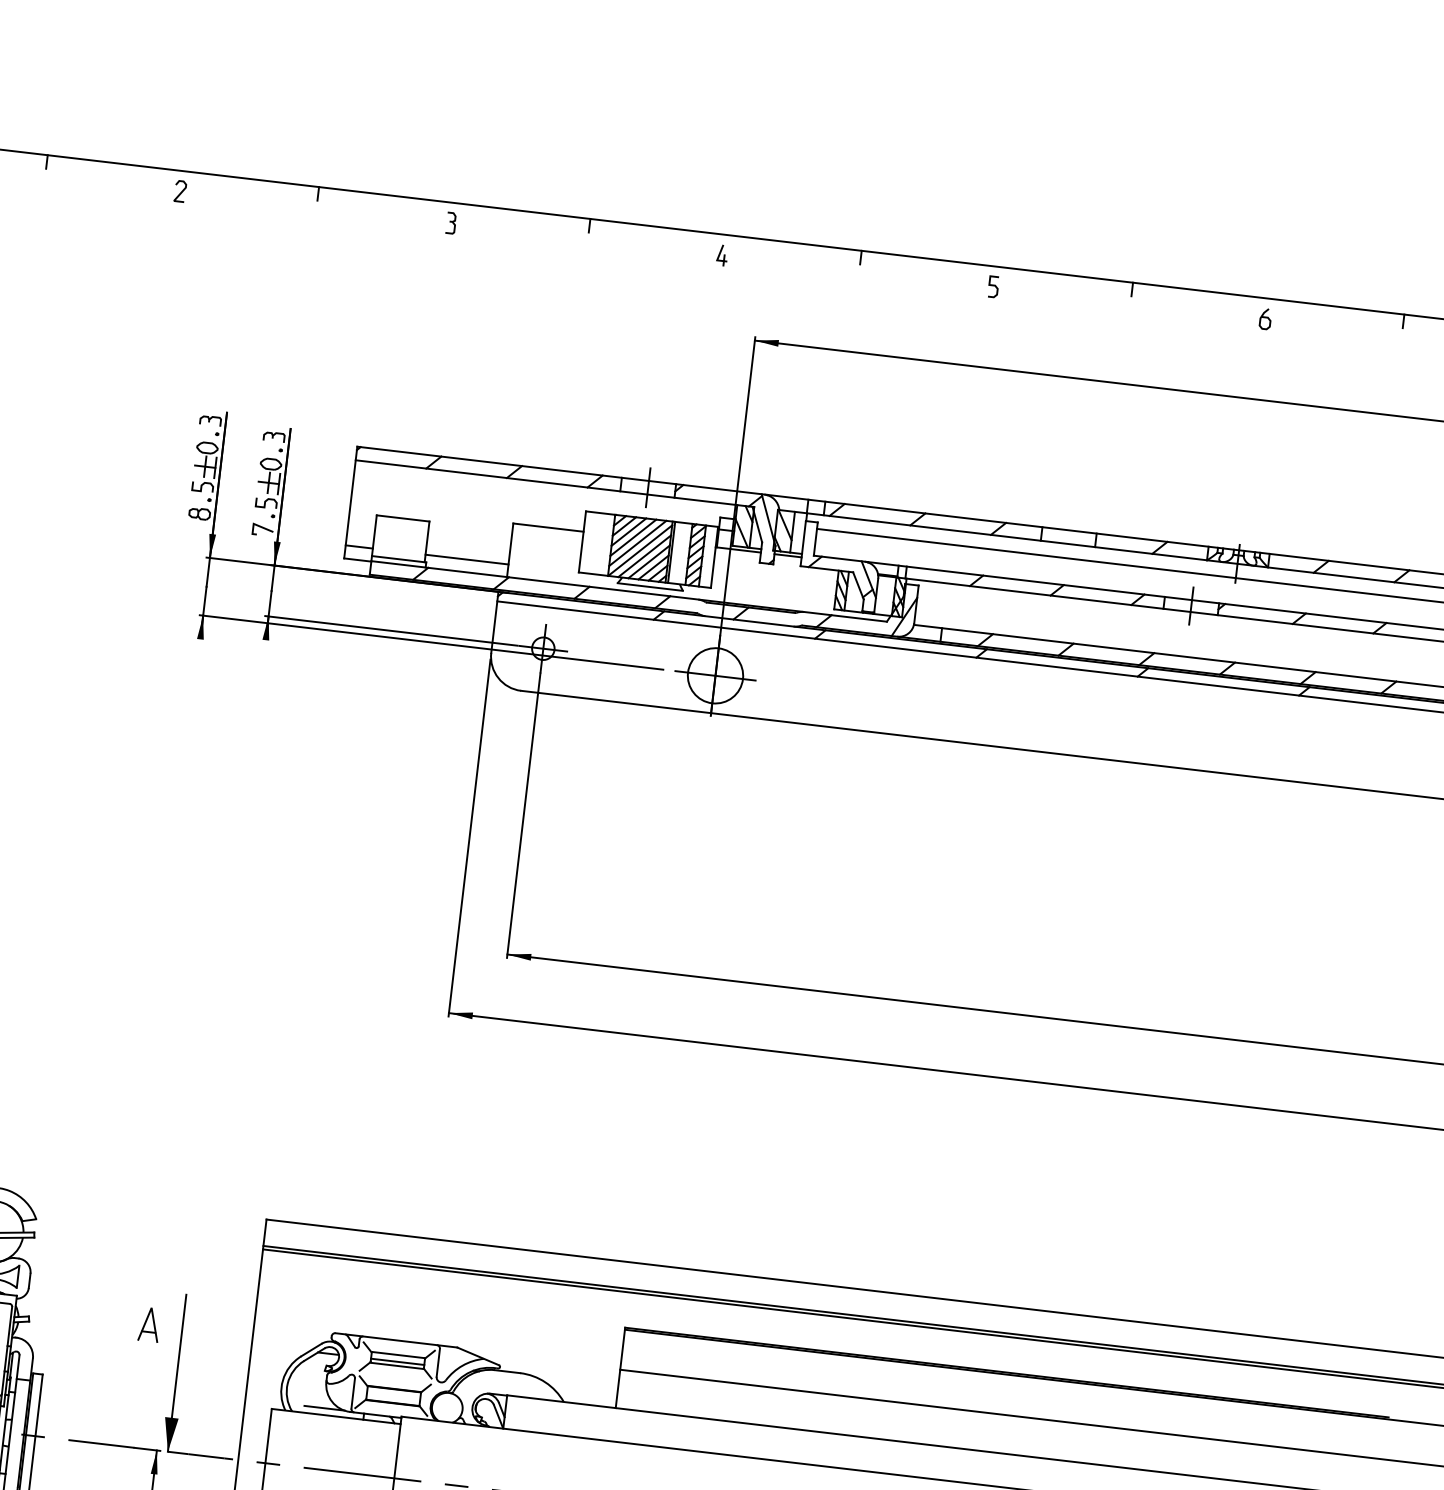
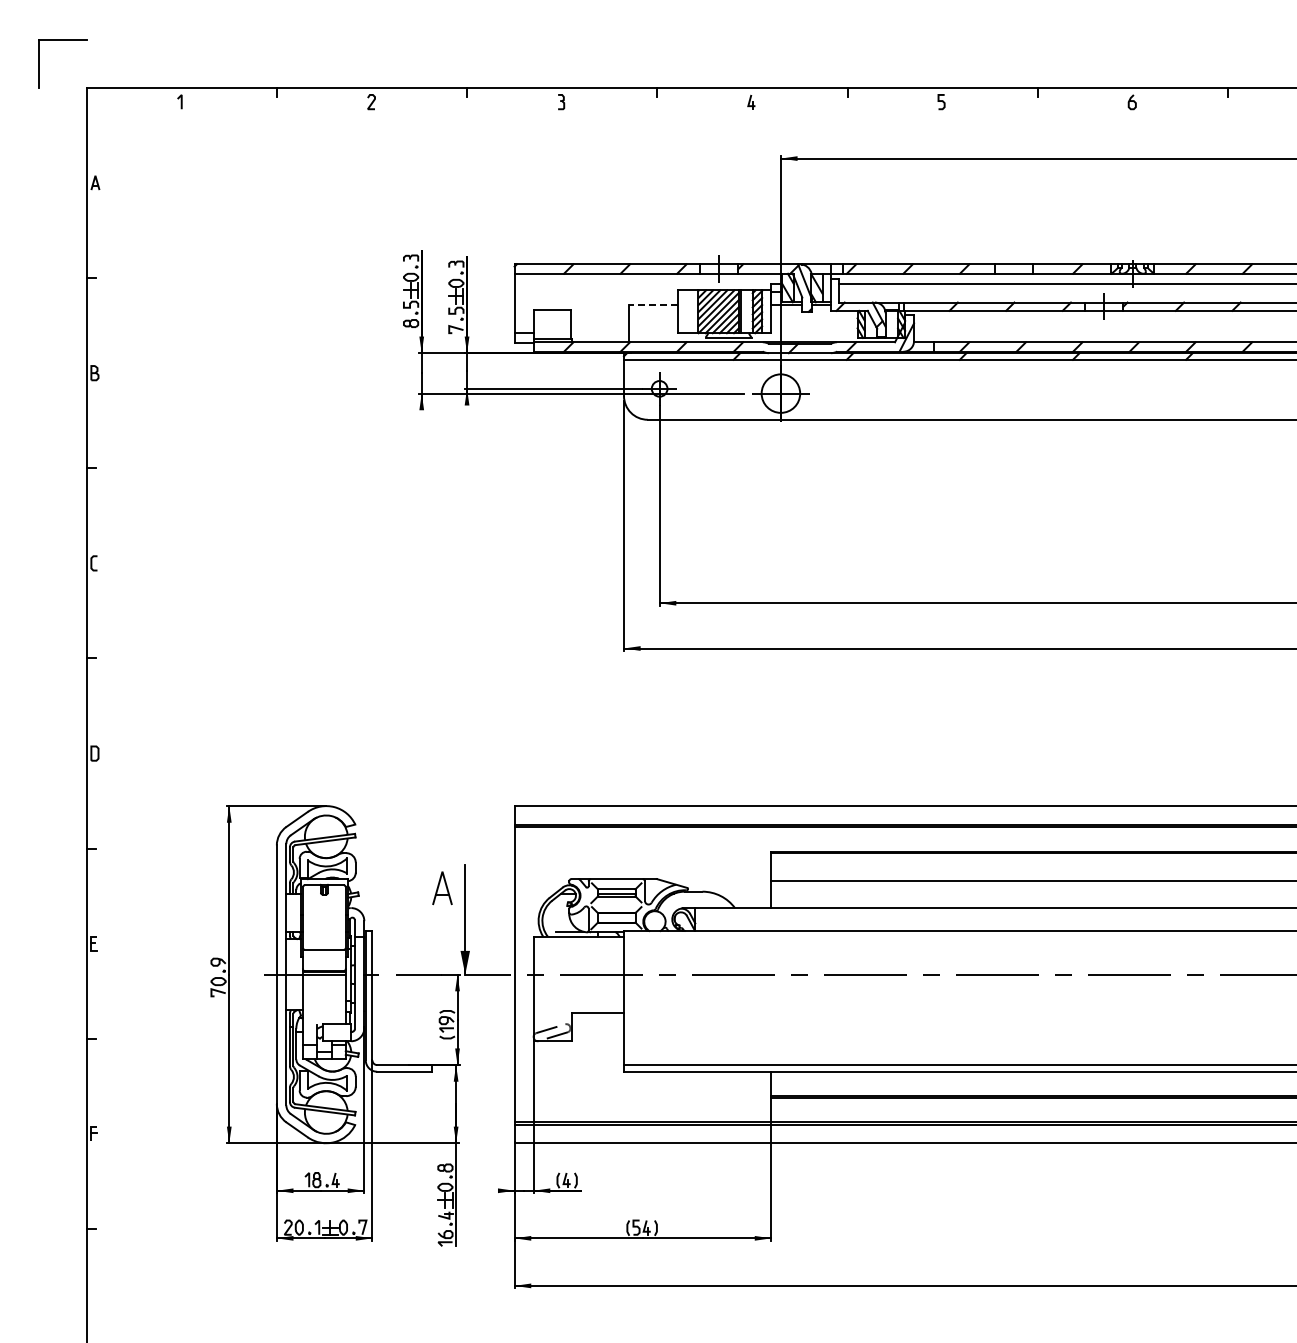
line: (548, 527) -> (653, 304), solid -> dashed
line: (466, 559) -> (599, 333), removed
part: (148, 1324) -> (441, 888), size x1.4

